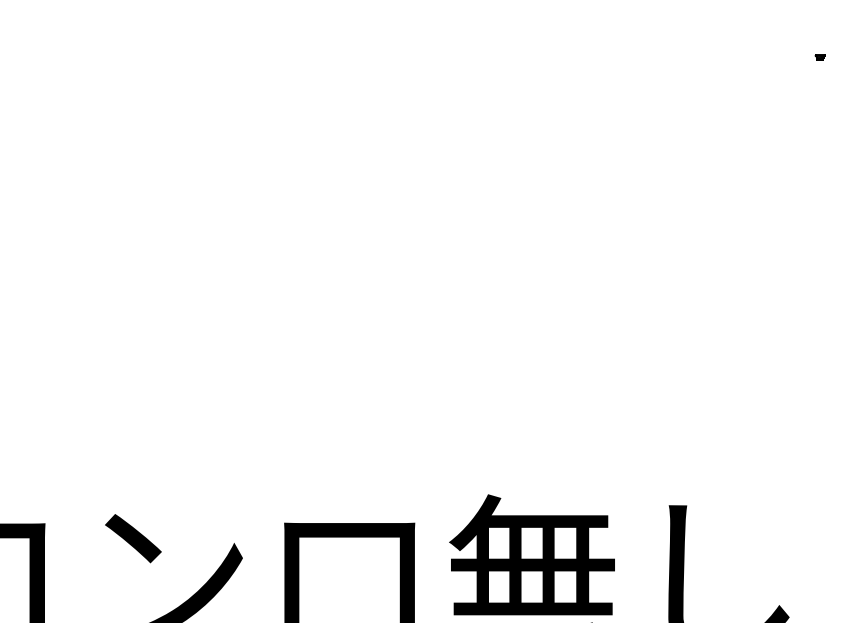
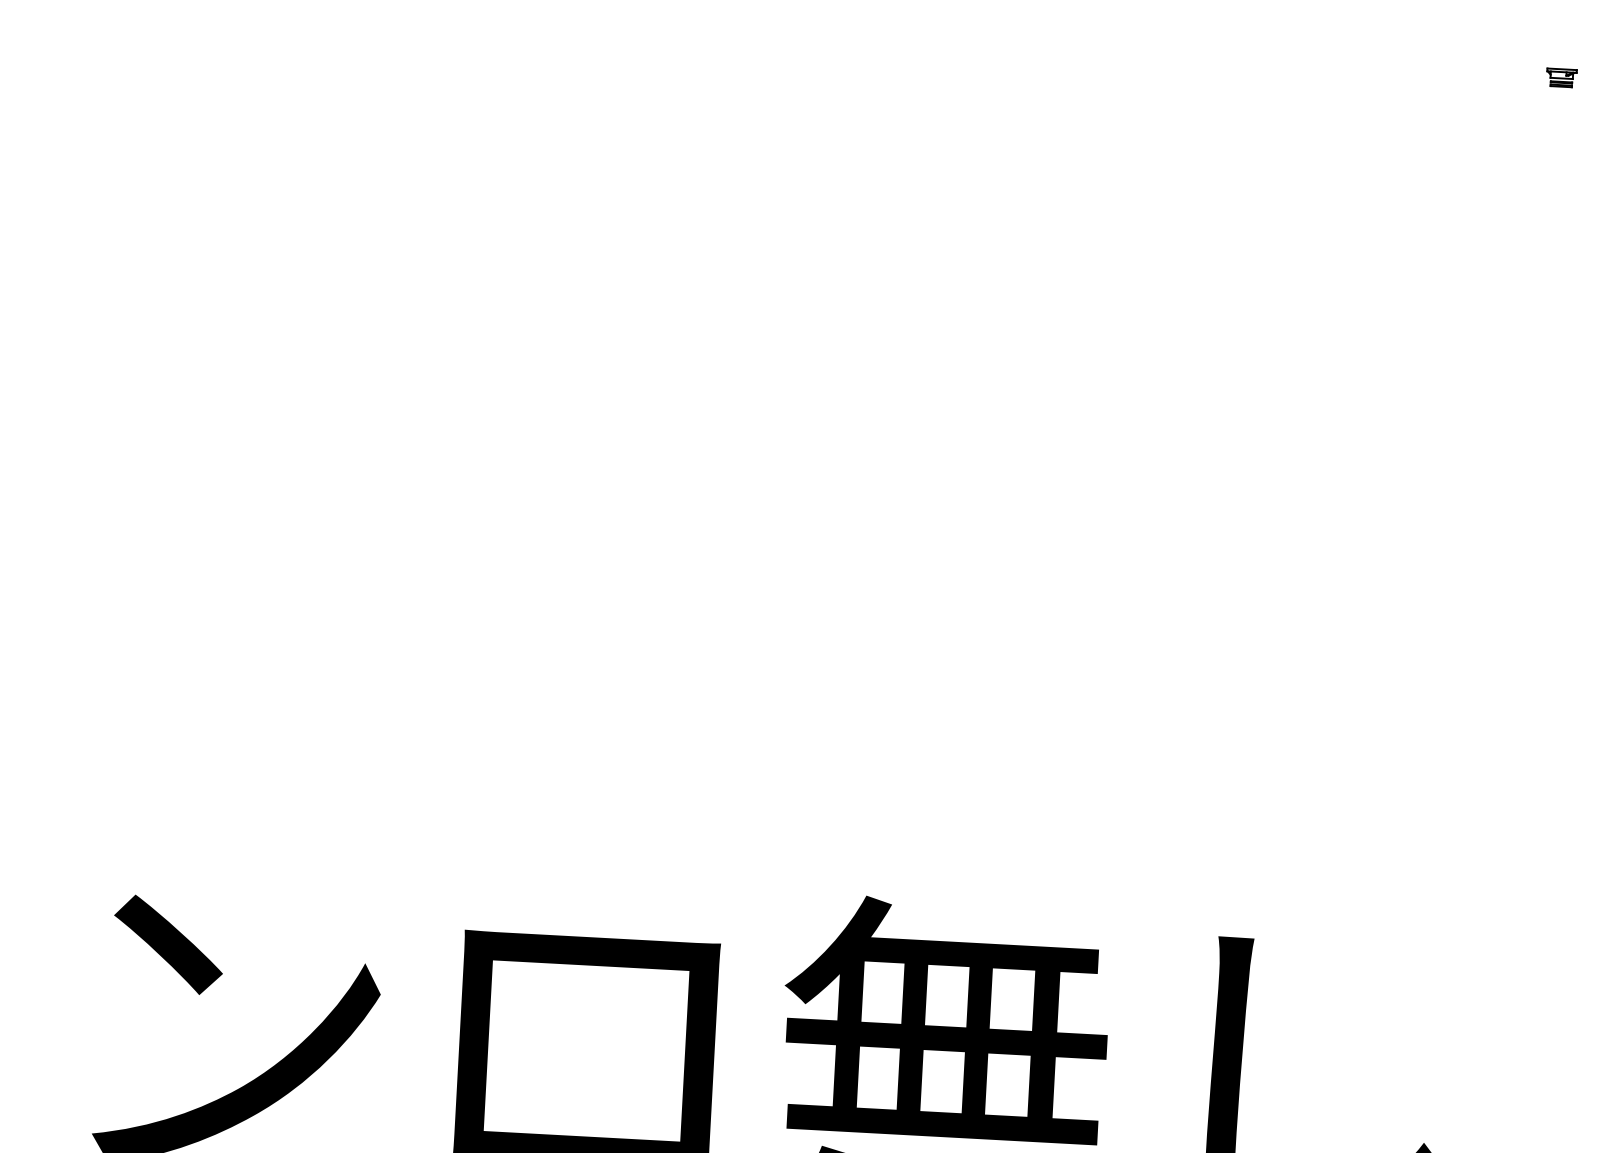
part: (819, 57) -> (1560, 77), size x1.67

